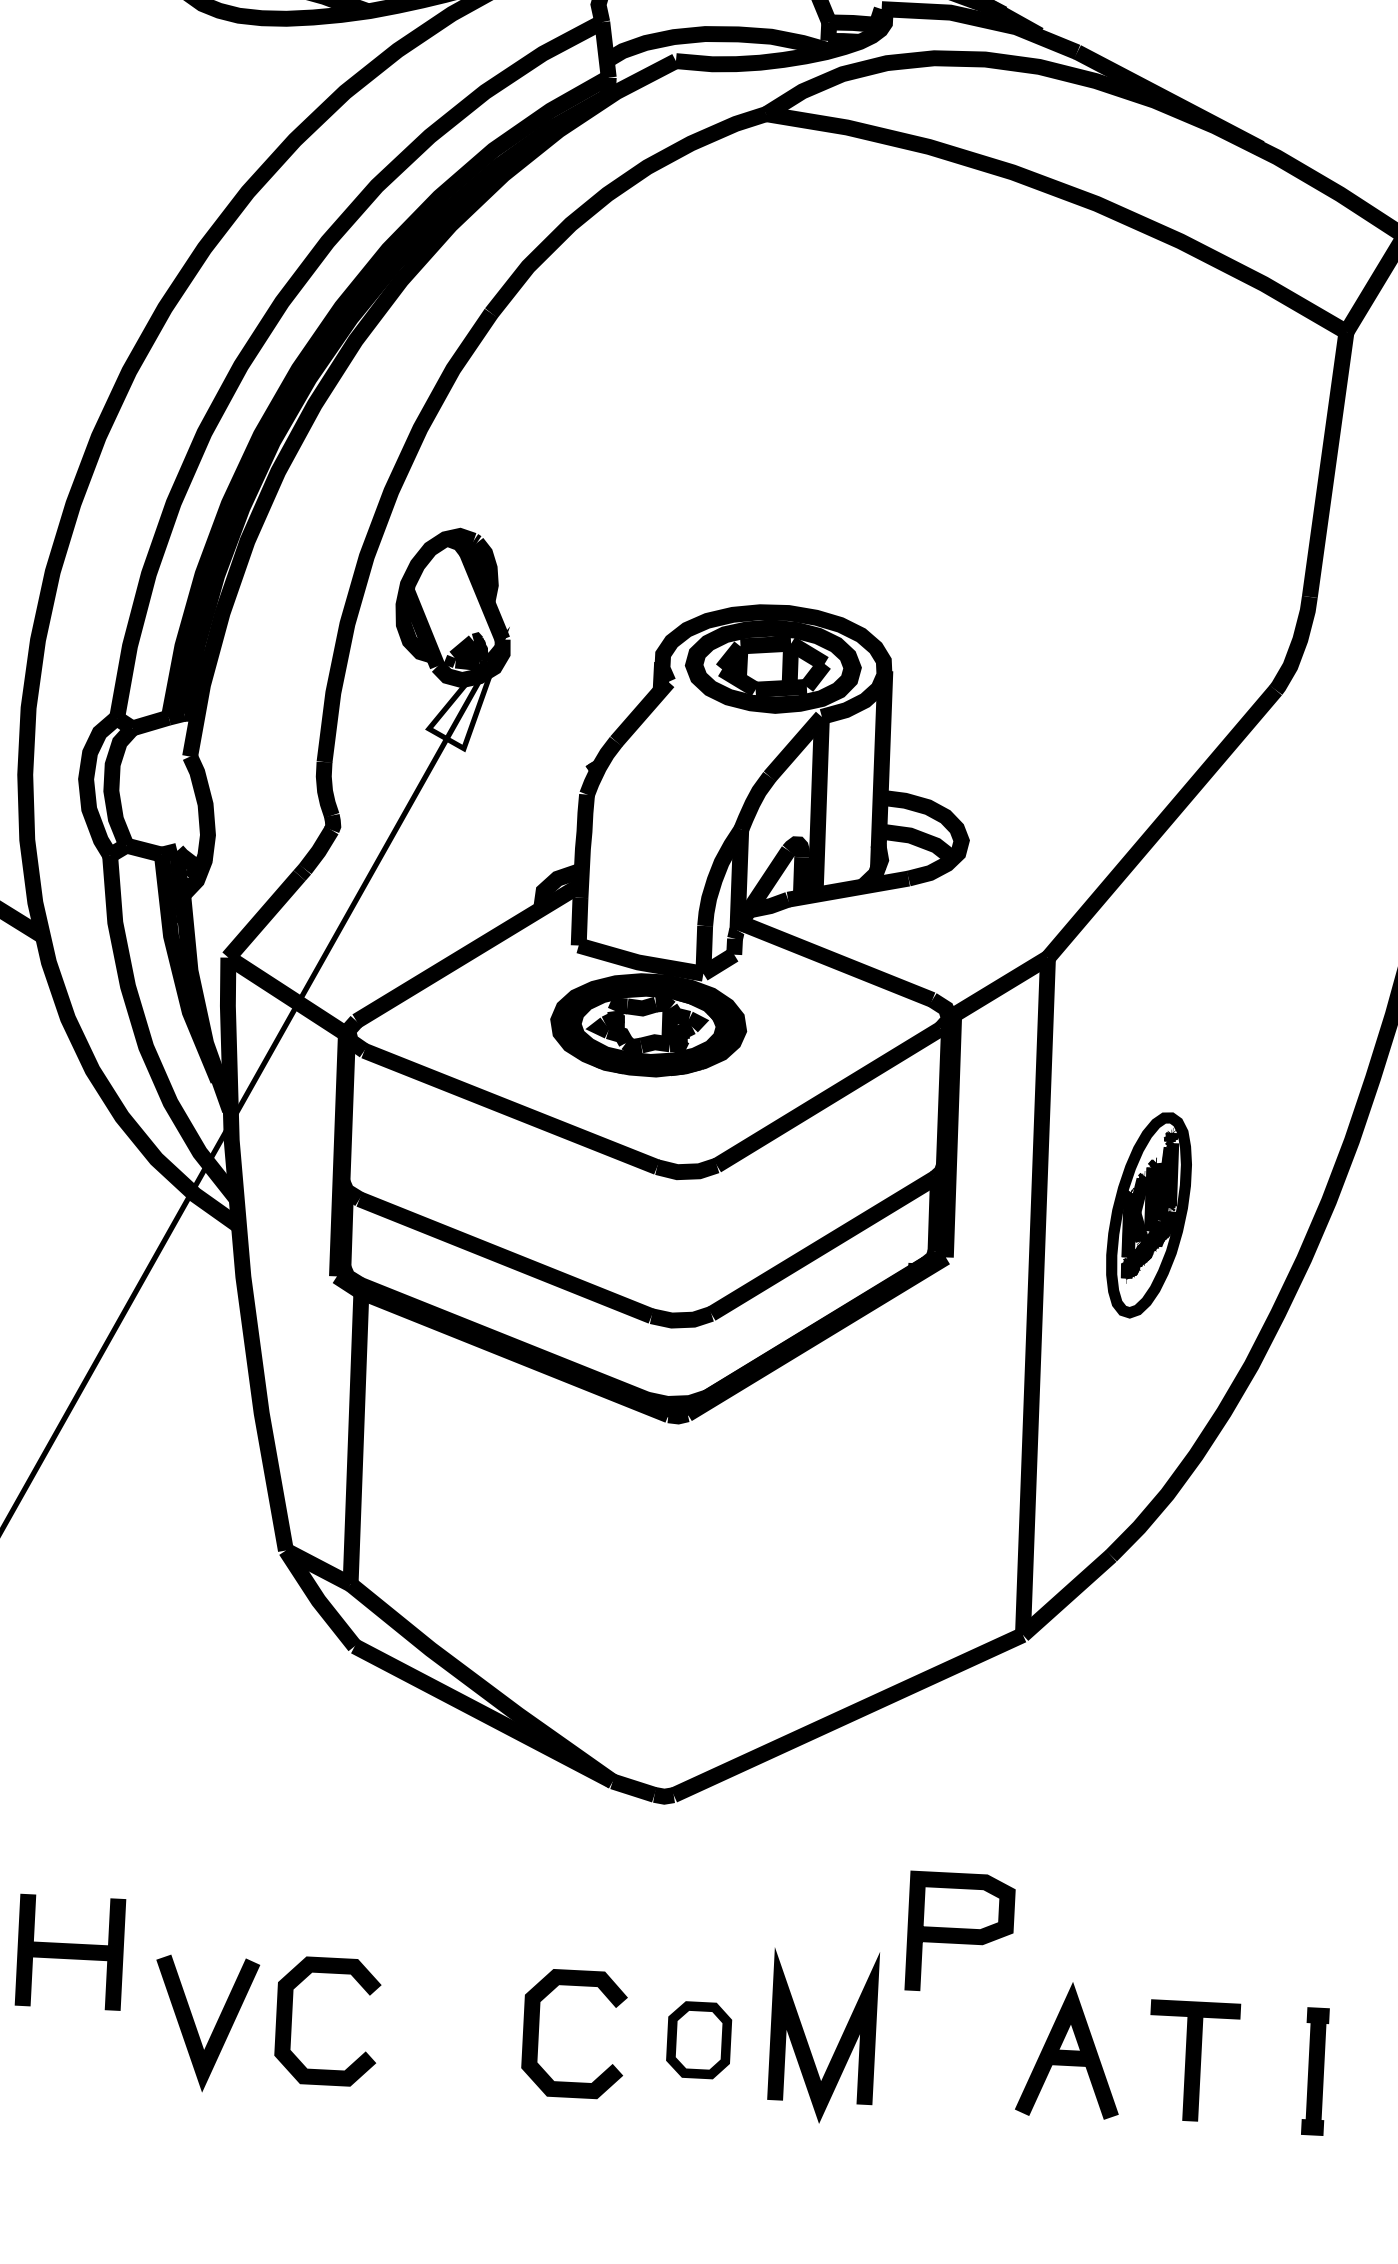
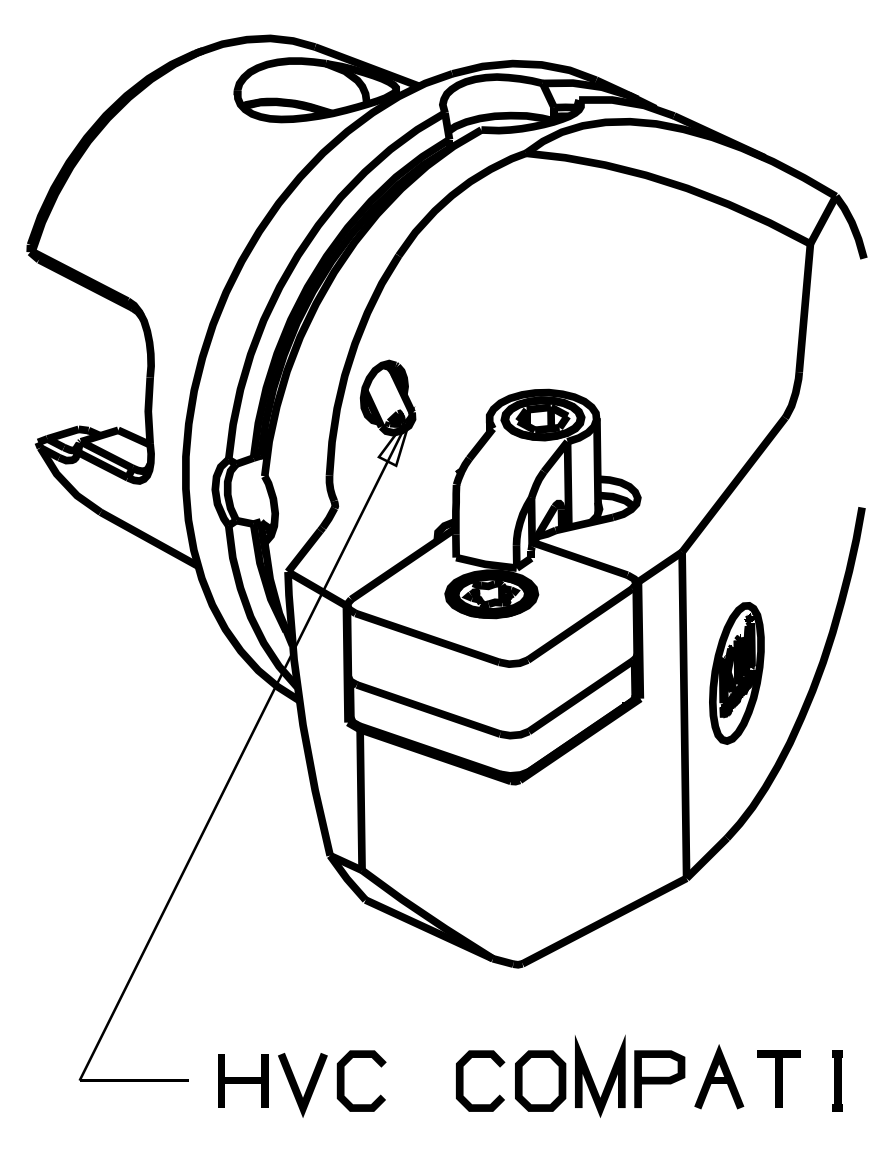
part: (1147, 1215) -> (736, 673), size x1.43
curve: (959, 1931) -> (659, 1078), moved
part: (70, 1951) -> (243, 1080), moved
part: (698, 2039) -> (540, 1080), size x1.67

